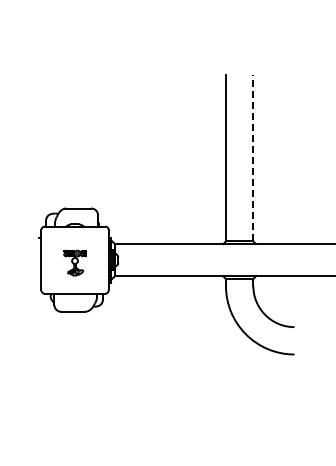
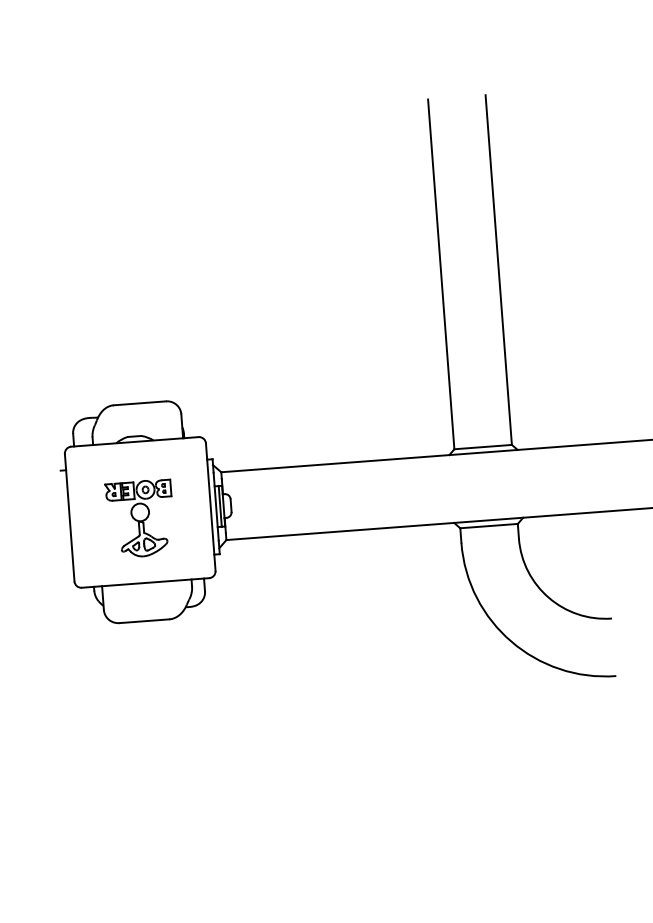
line: (253, 157) -> (498, 268), dashed -> solid
part: (74, 262) -> (139, 517), size x1.43

